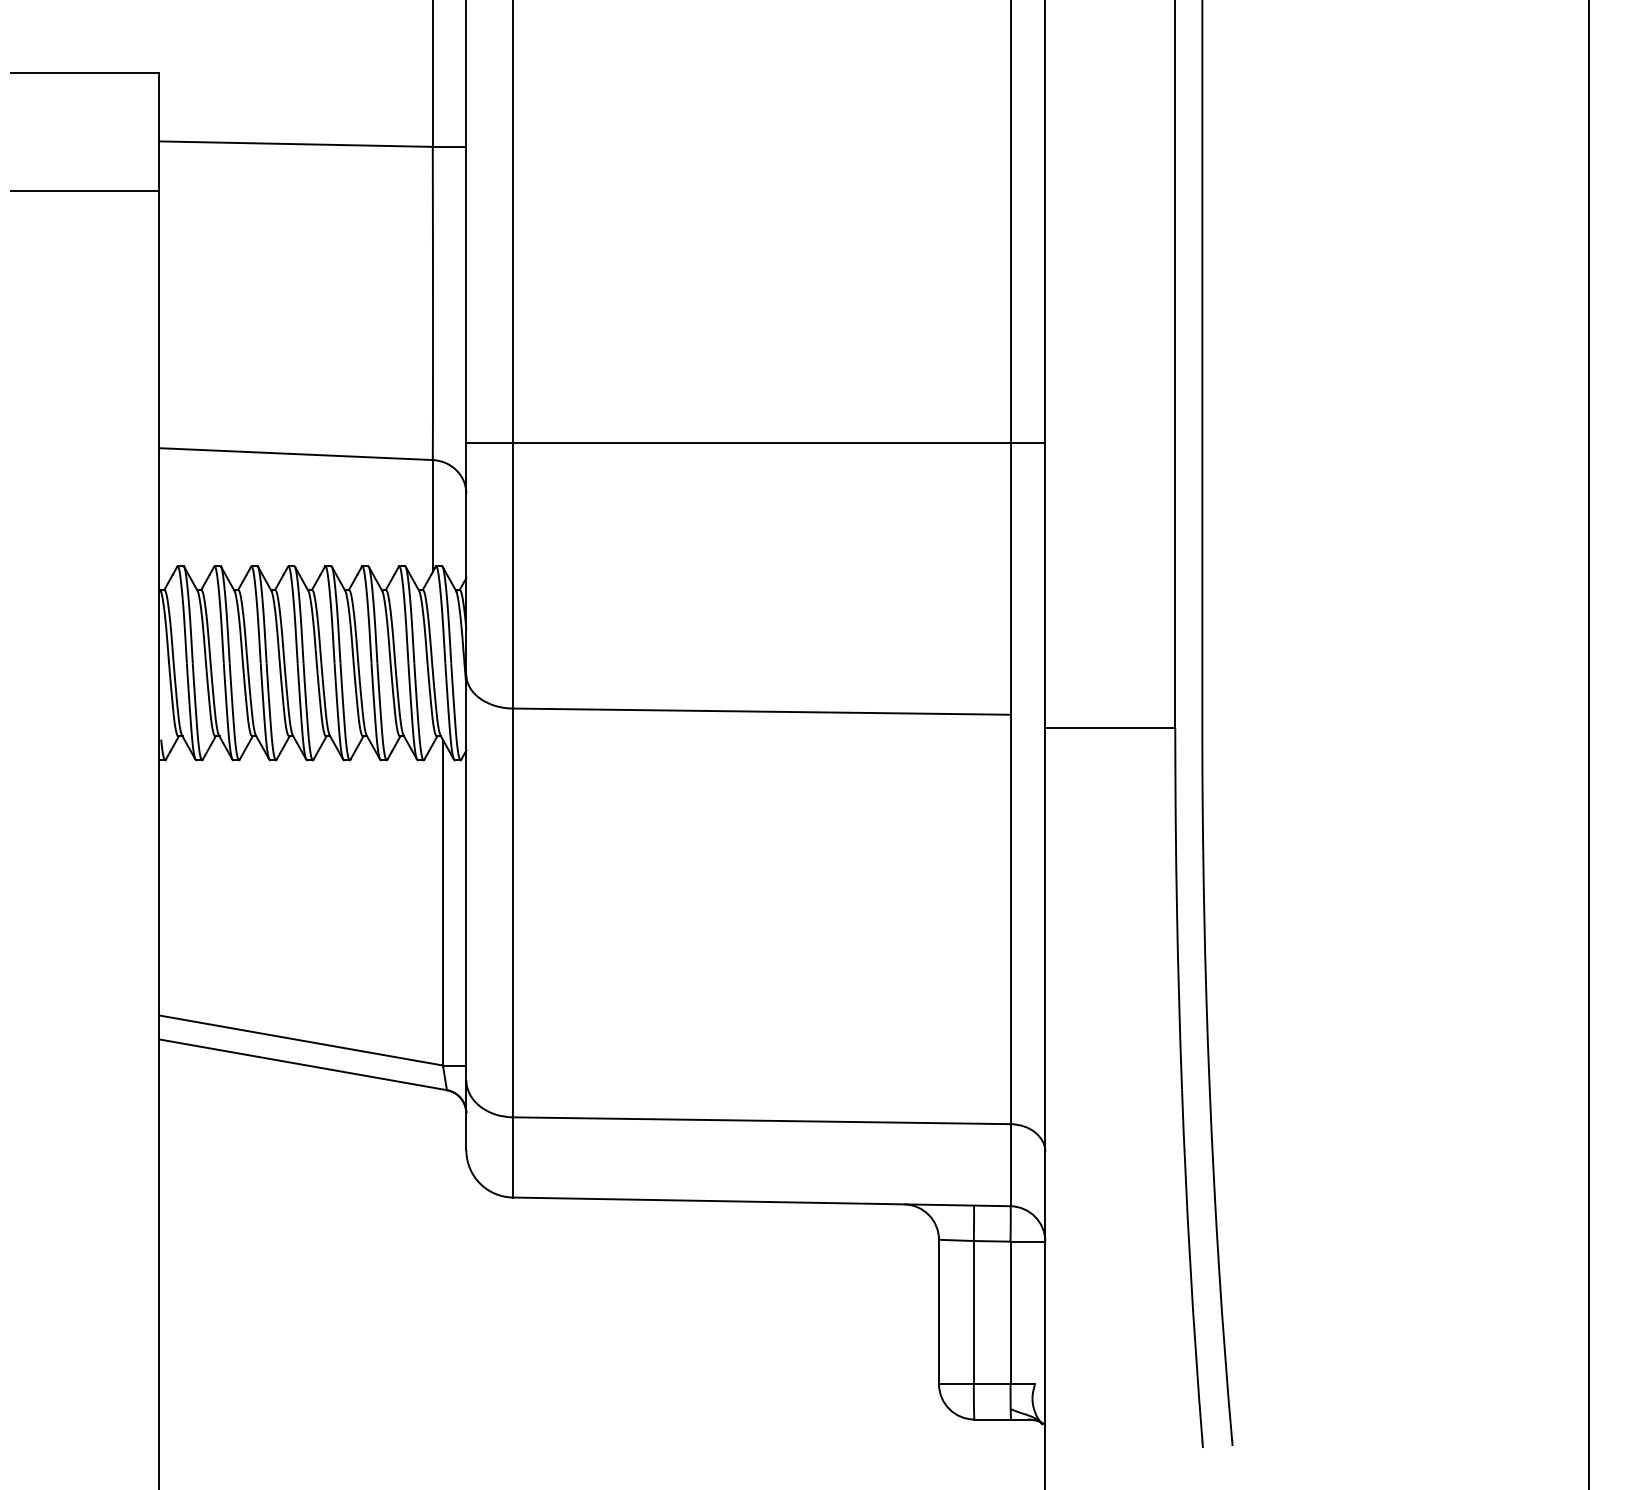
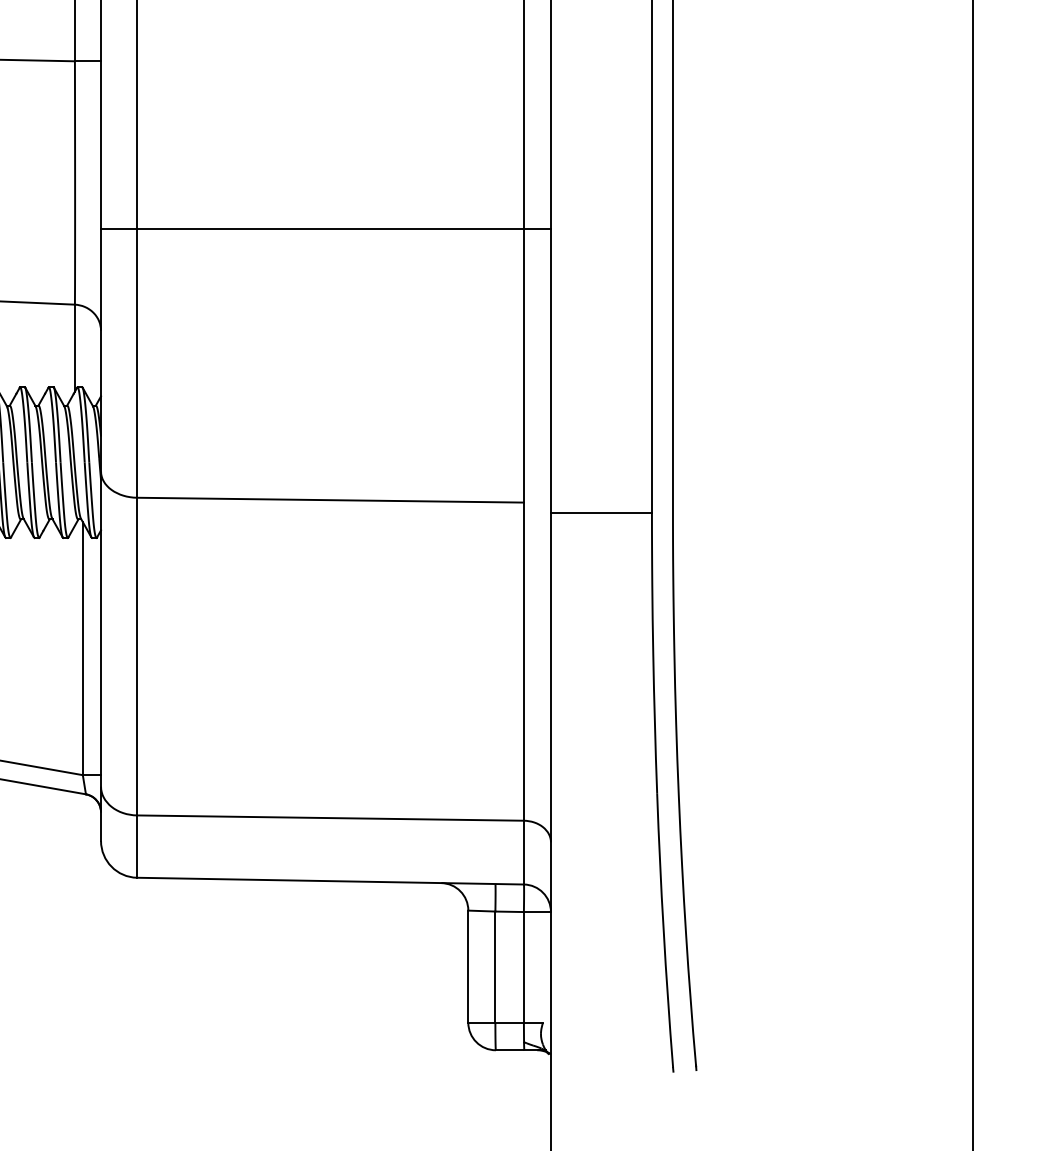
line: (755, 442) -> (325, 228), moved

